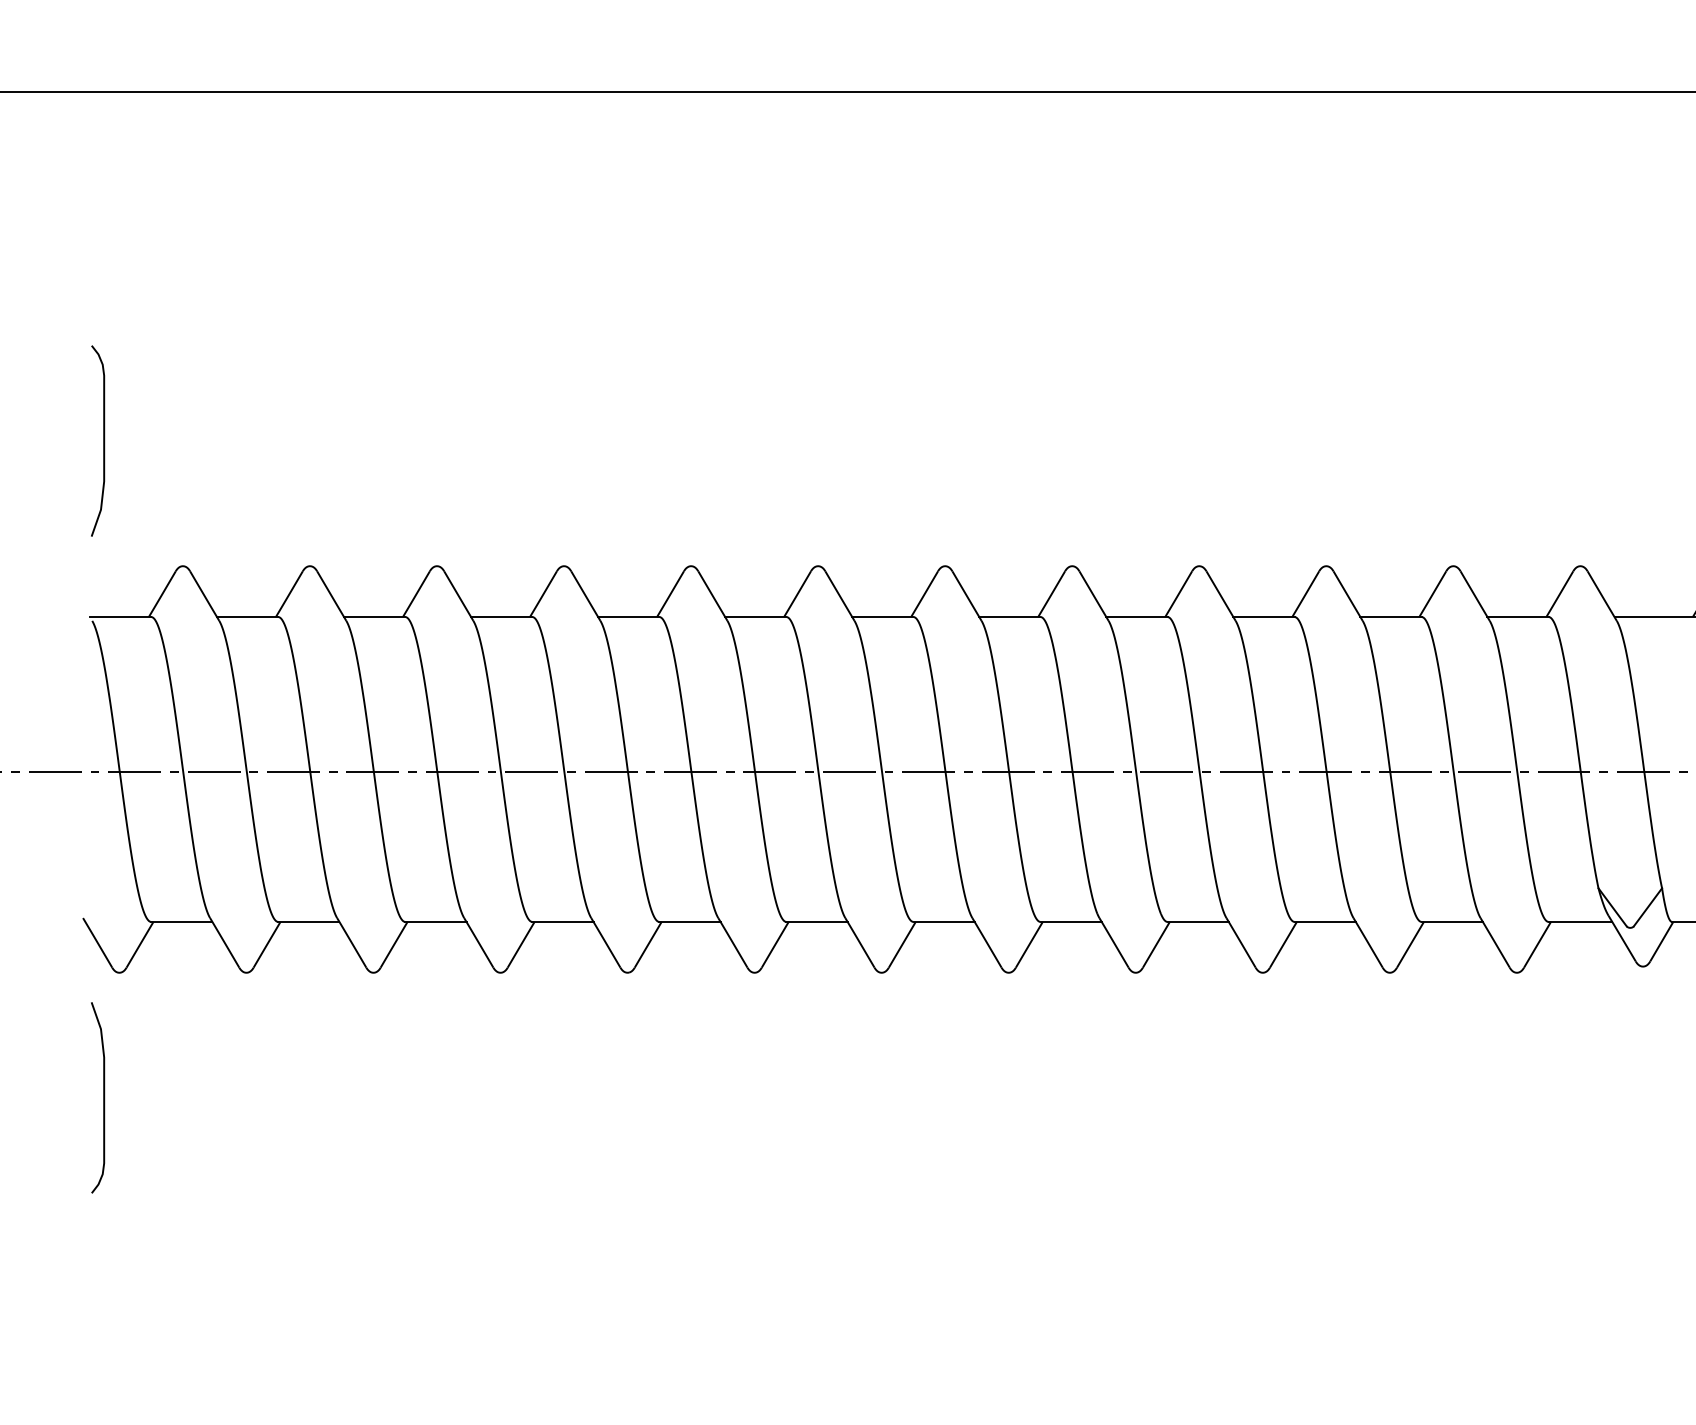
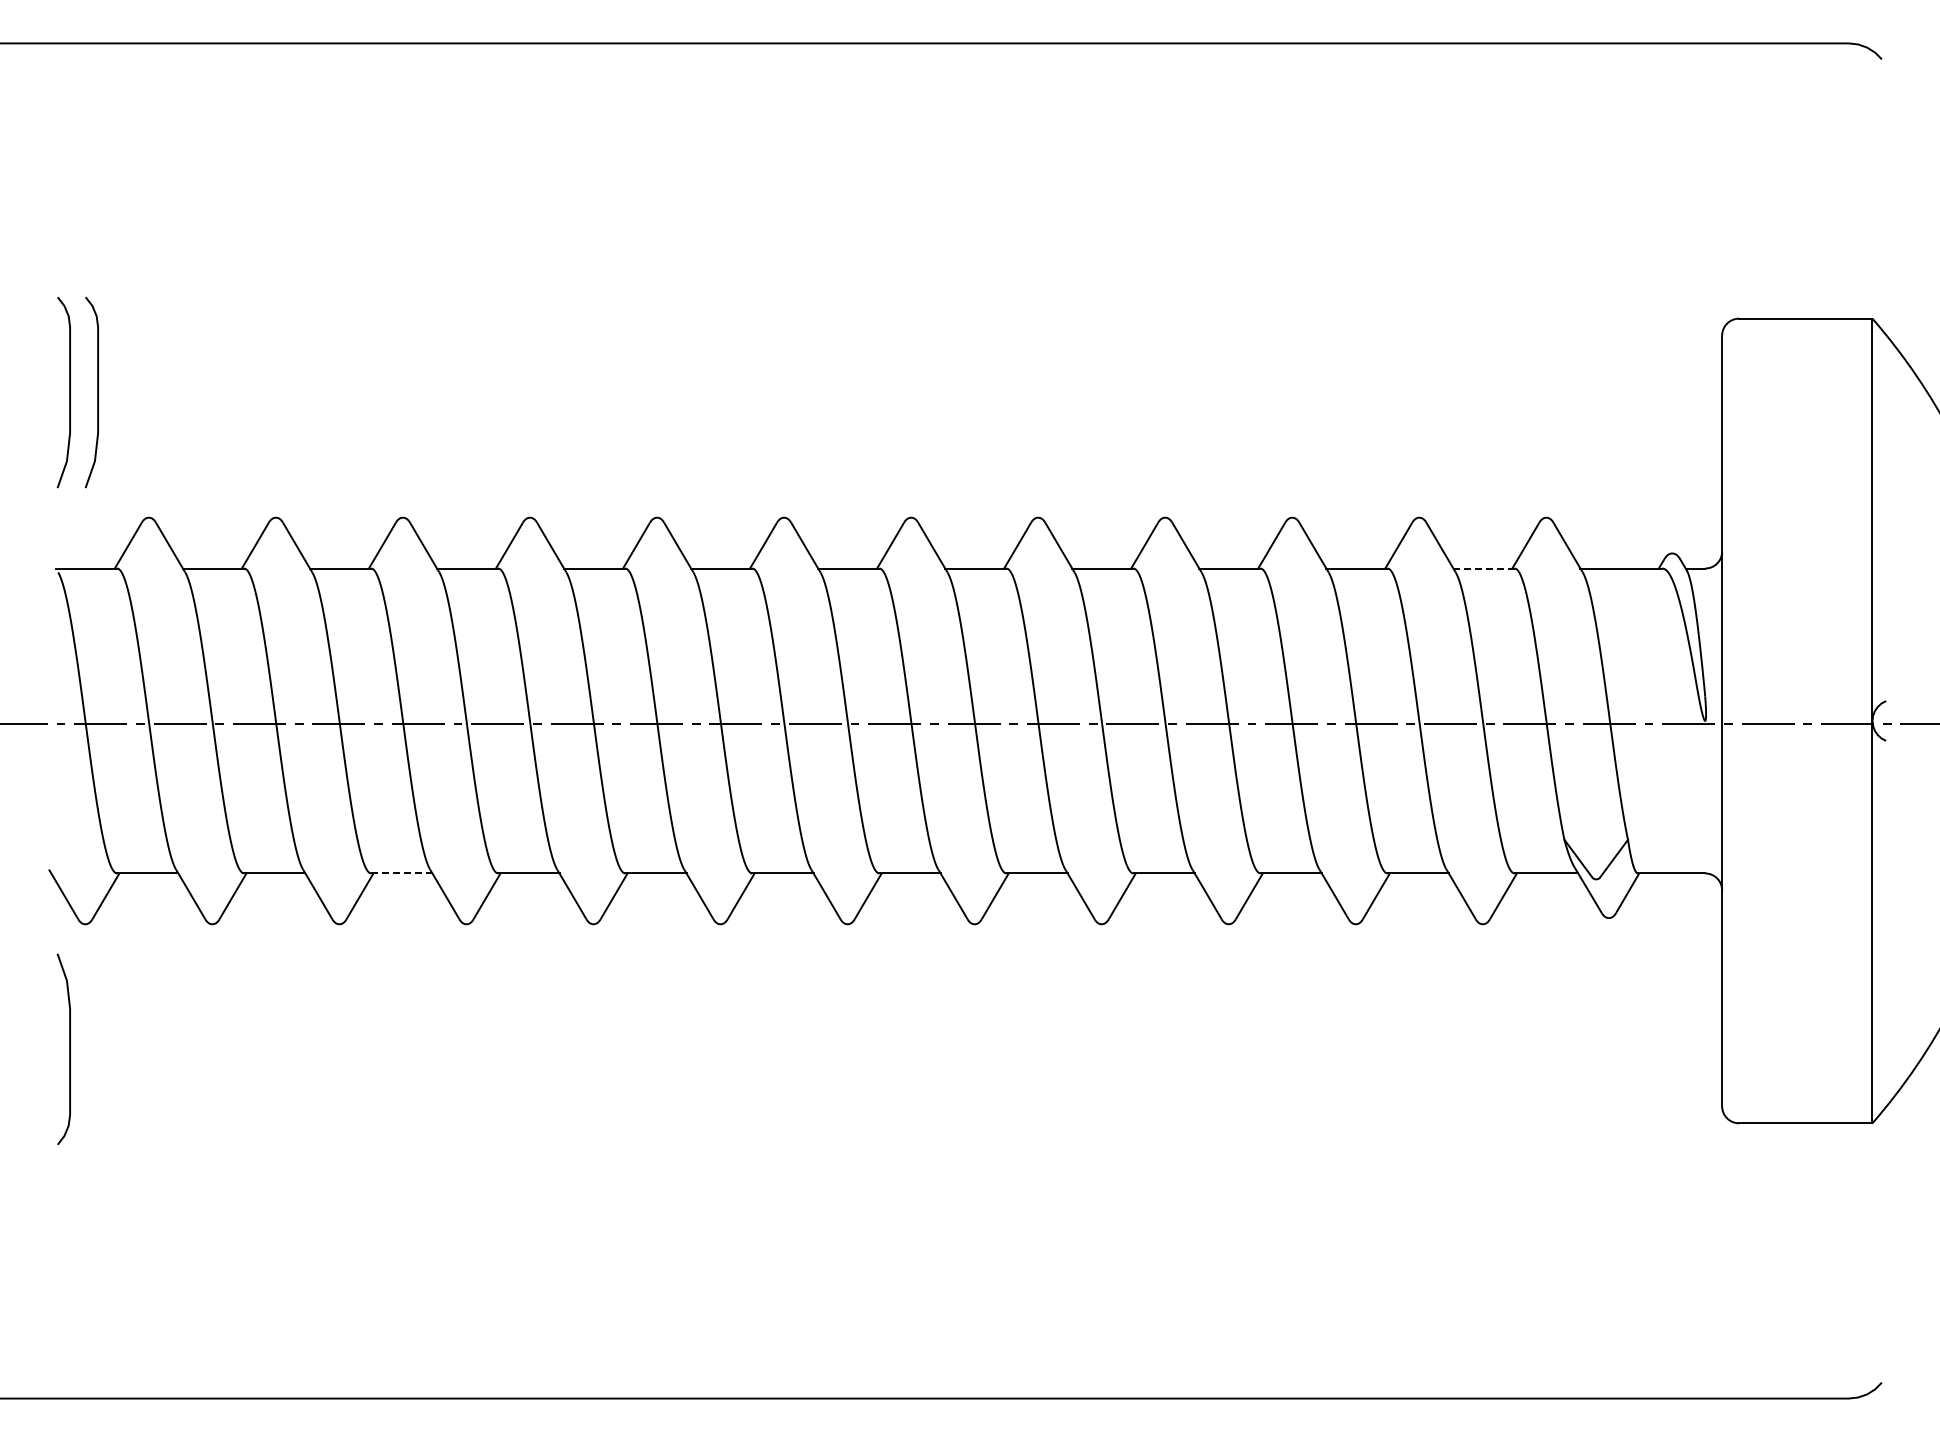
curve: (131, 440) -> (97, 392), added
line: (1518, 616) -> (1484, 568), solid -> dashed
line: (435, 921) -> (401, 873), solid -> dashed

